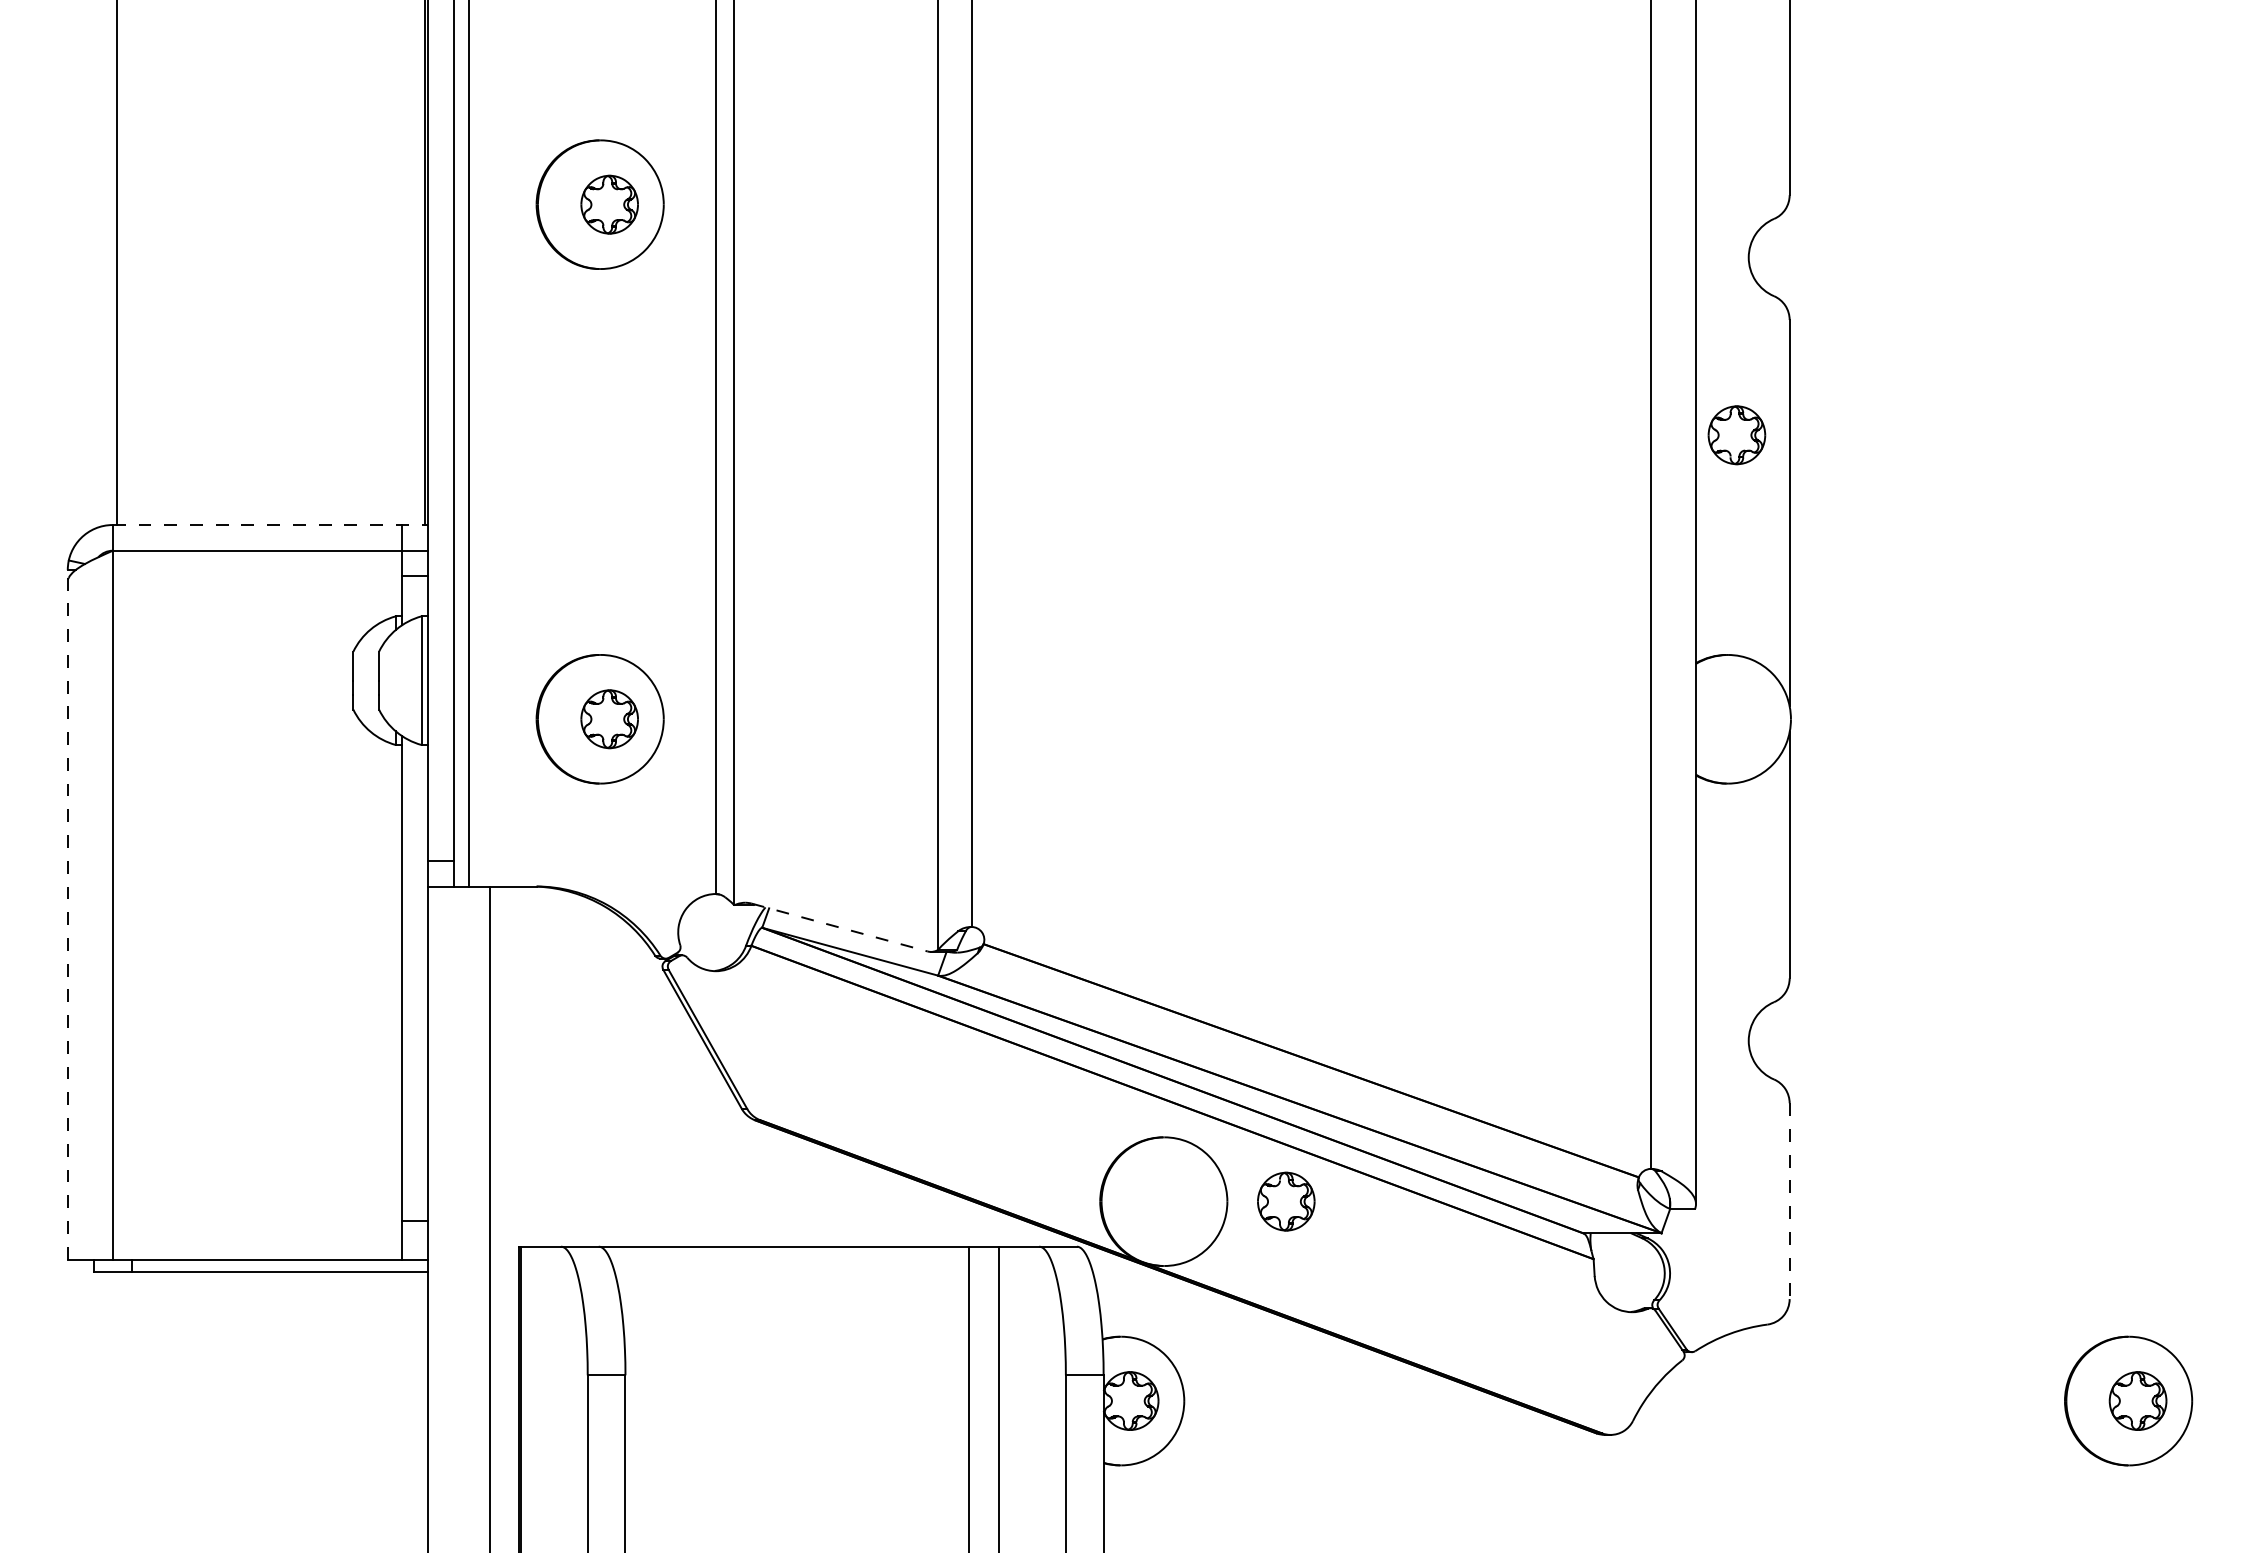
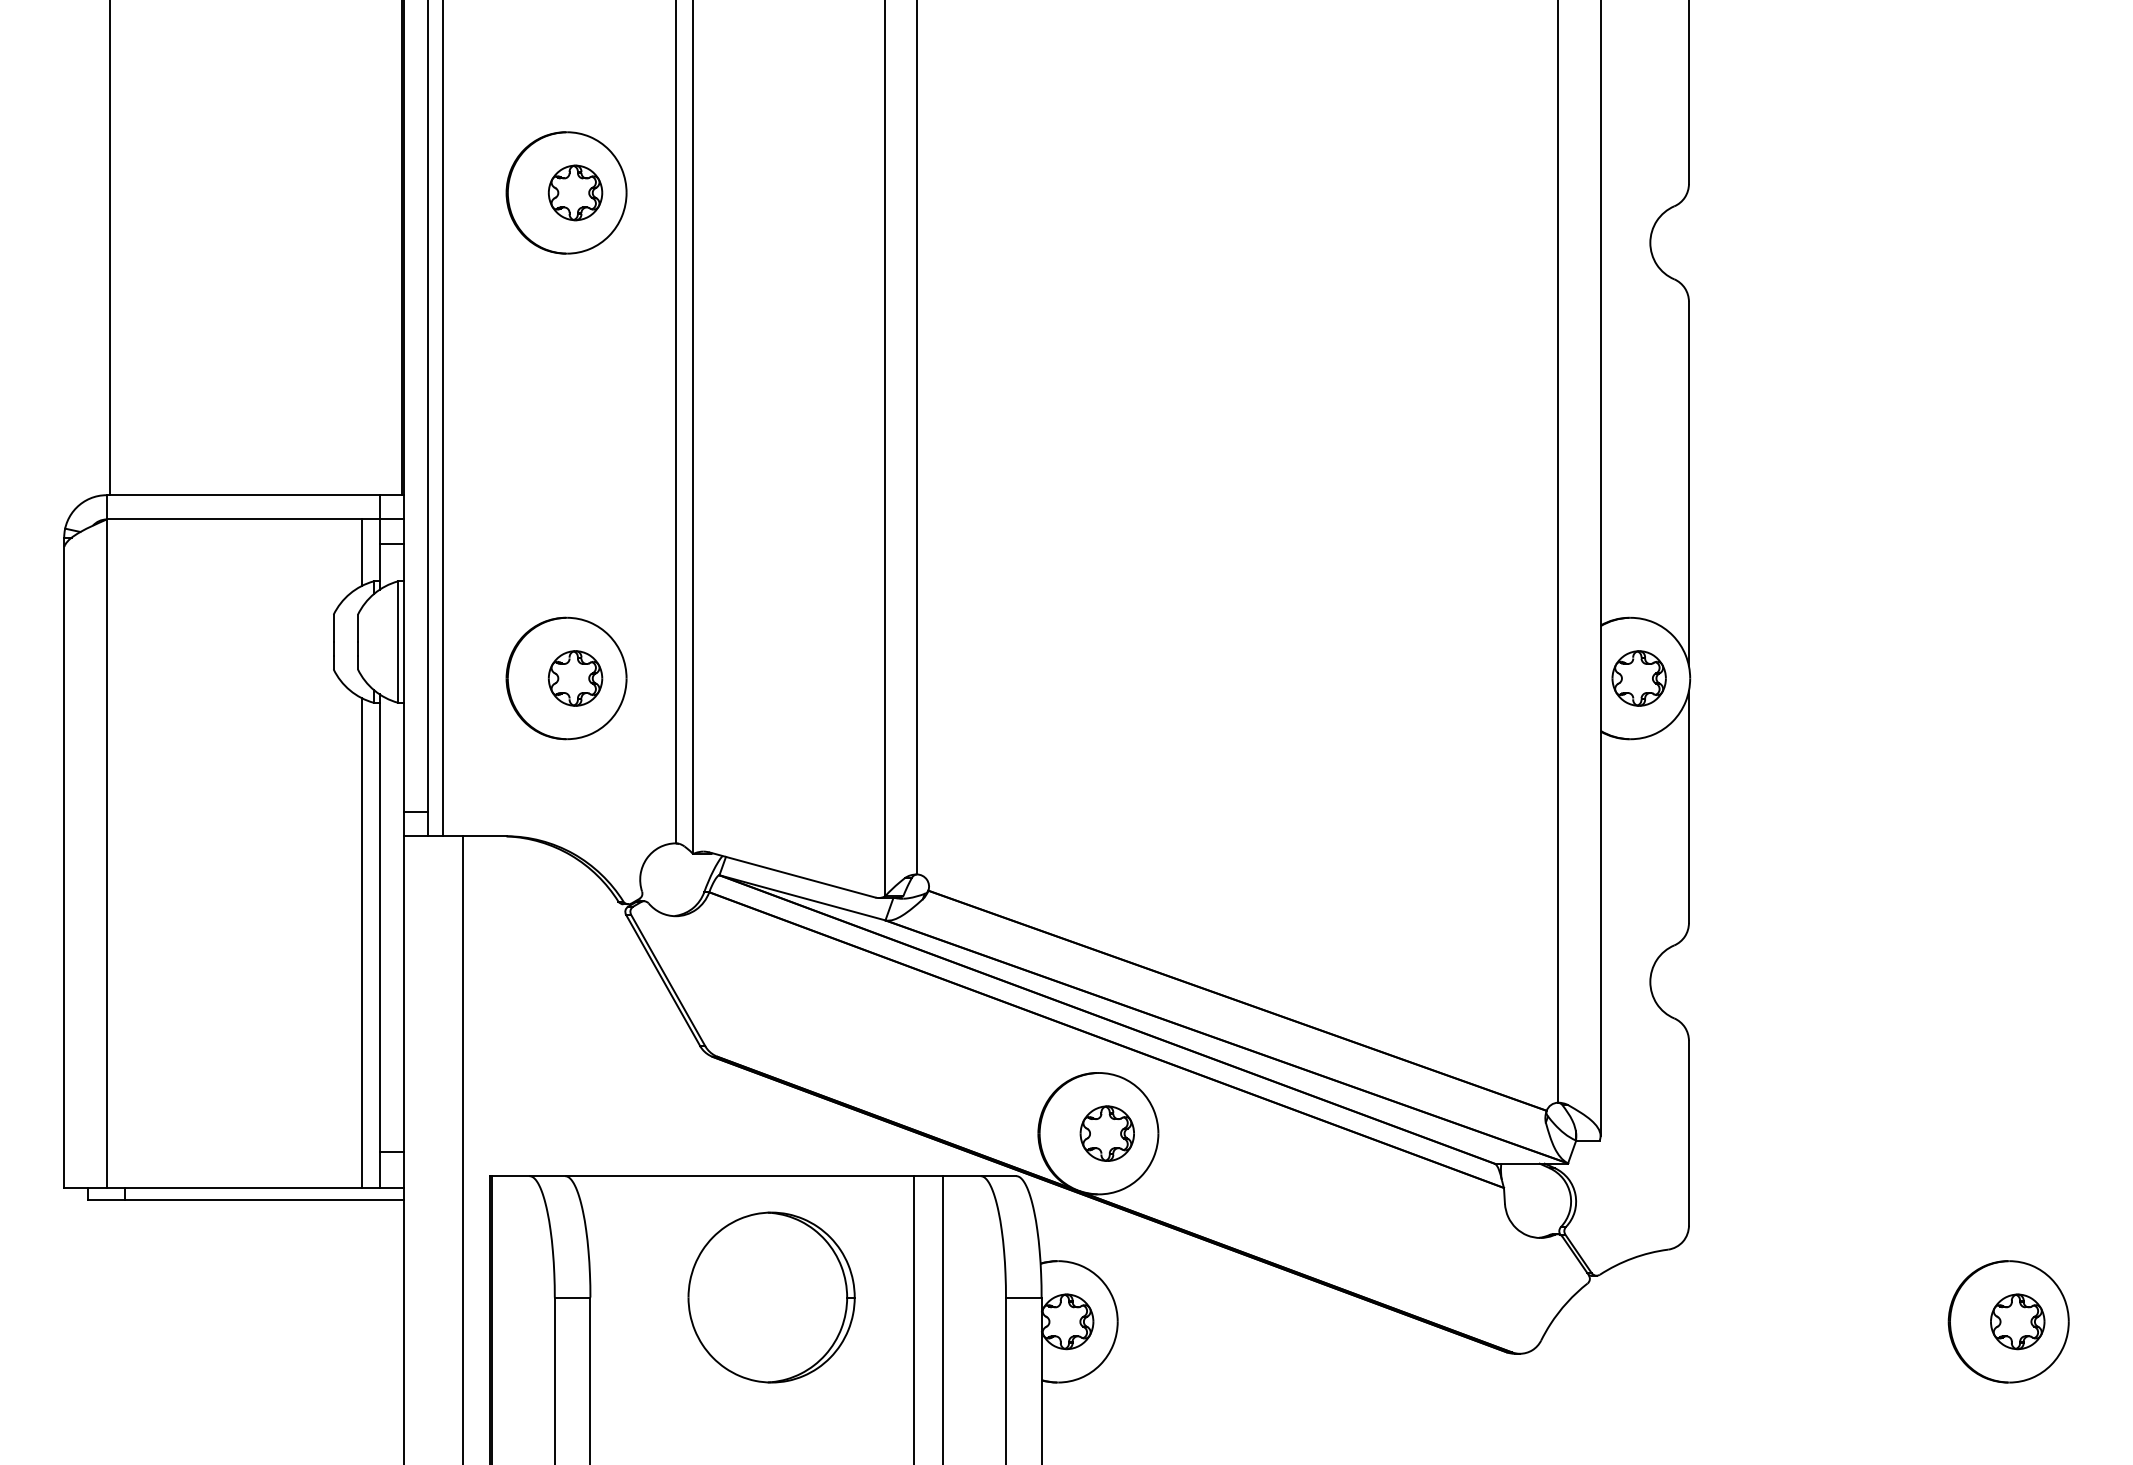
part: (1736, 435) -> (1638, 678), moved
line: (270, 525) -> (255, 495), dashed -> solid
line: (382, 585) -> (361, 552), added
line: (67, 914) -> (63, 862), dashed -> solid
line: (840, 927) -> (793, 874), dashed -> solid
line: (382, 999) -> (361, 942), added
part: (1286, 1201) -> (1107, 1133), moved
line: (1789, 1201) -> (1688, 1133), dashed -> solid
part: (817, 1375) -> (771, 1297), added

